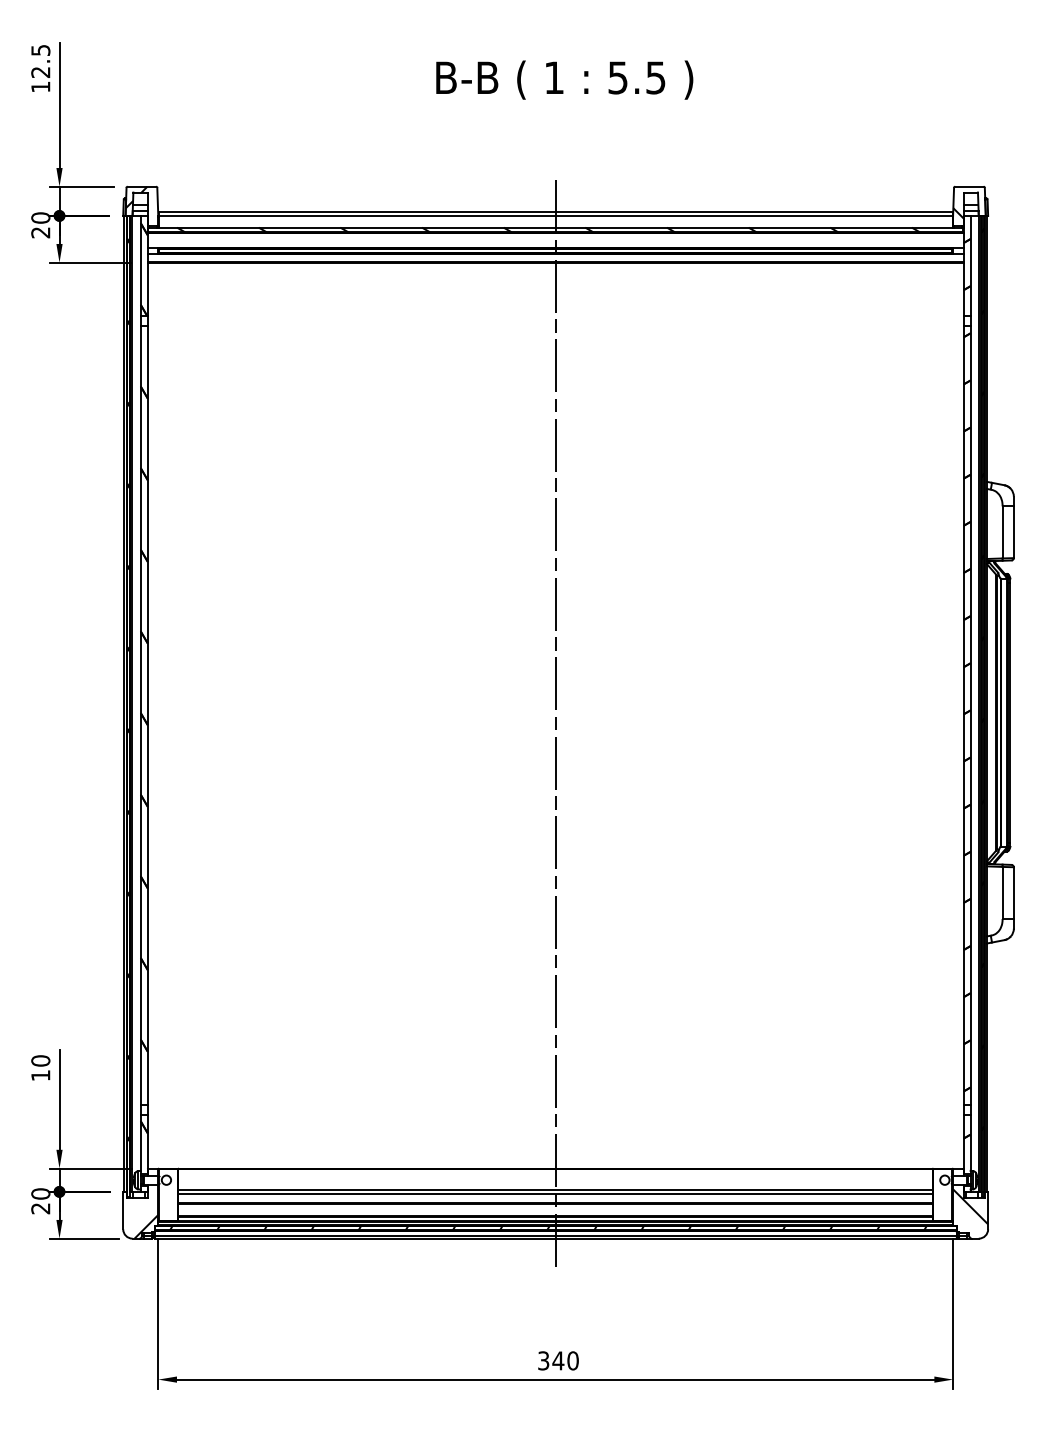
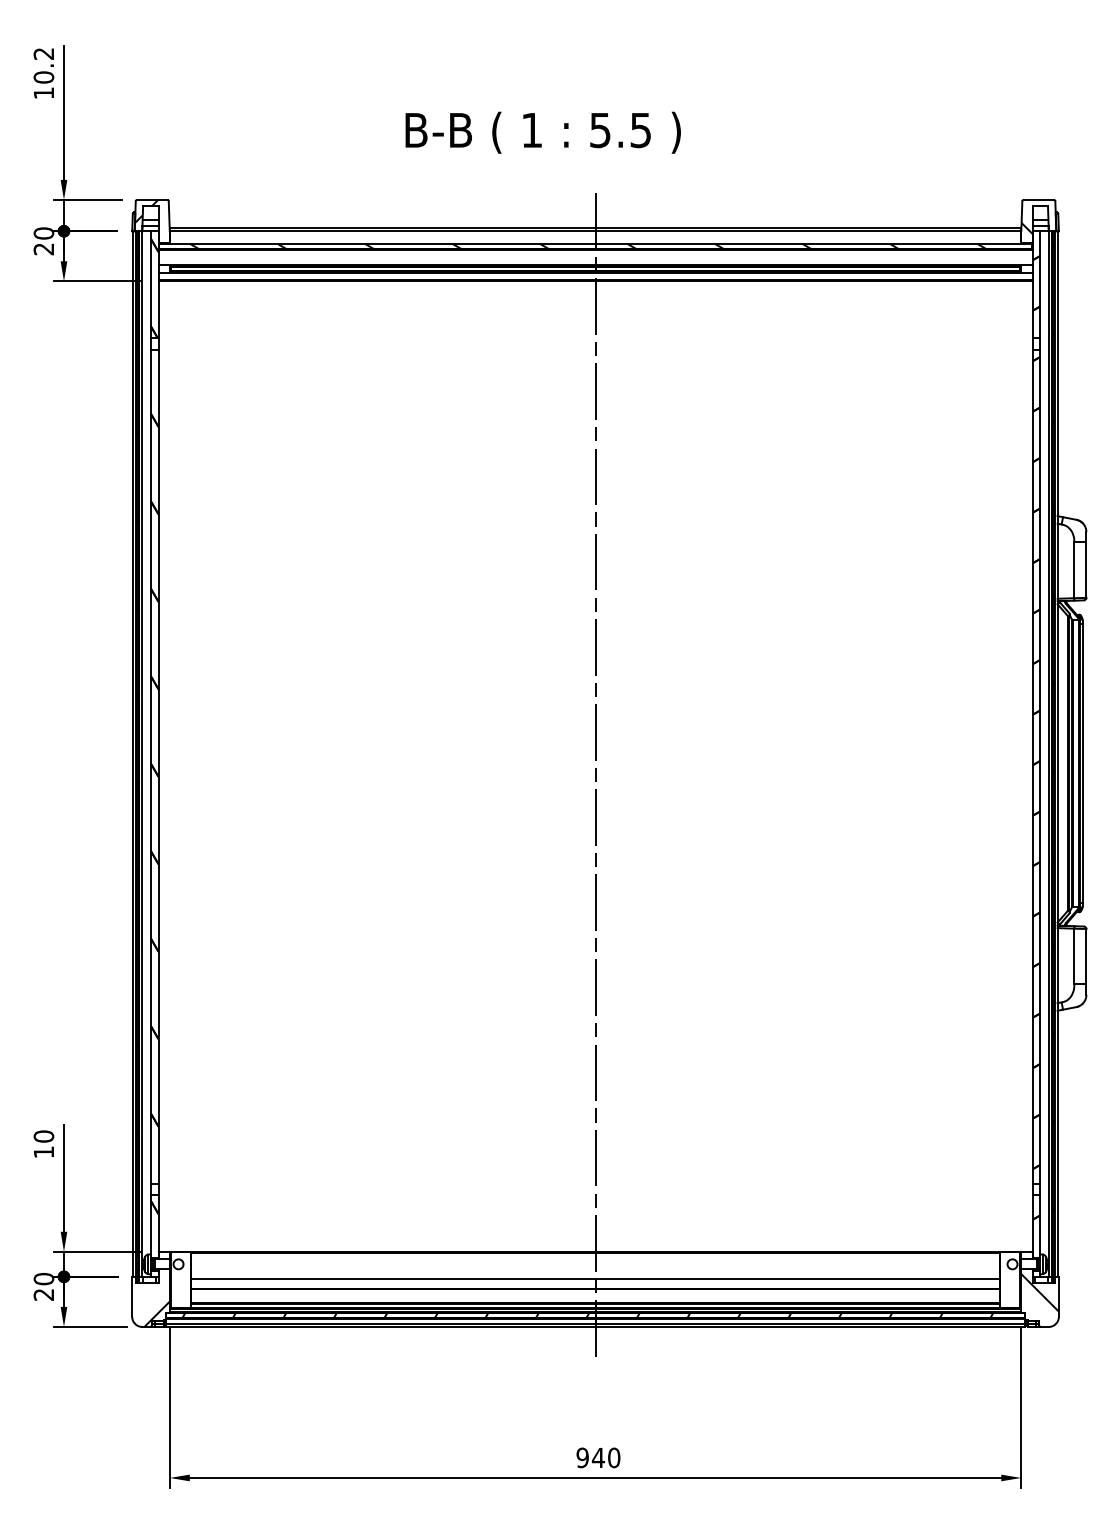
text: (40, 61) -> (43, 65), 12.5 -> 10.2
text: (564, 79) -> (542, 132), moved
line: (555, 1189) -> (595, 1274), removed
text: (543, 1360) -> (582, 1457), 340 -> 940

